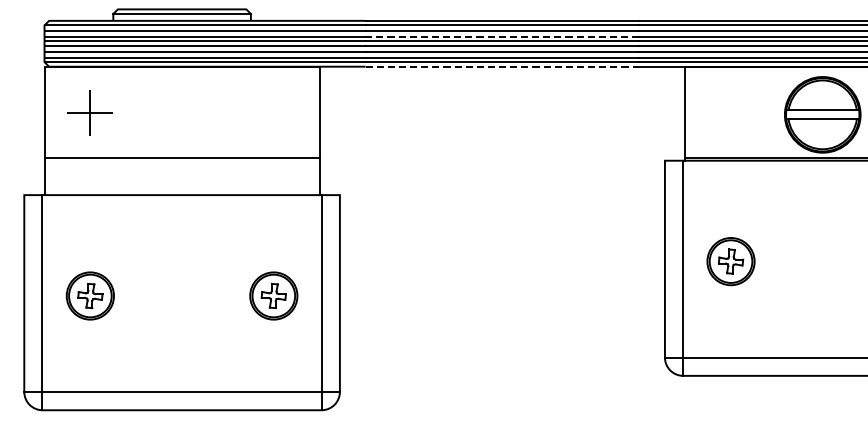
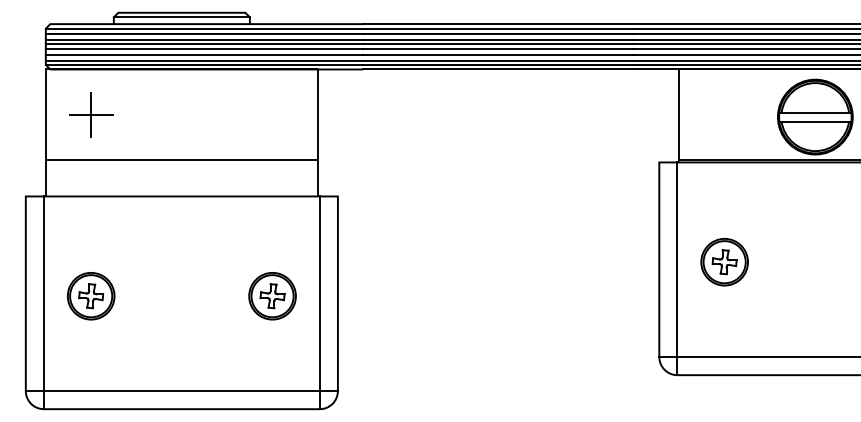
line: (502, 36) -> (498, 39), dashed -> solid
line: (503, 66) -> (499, 69), dashed -> solid

